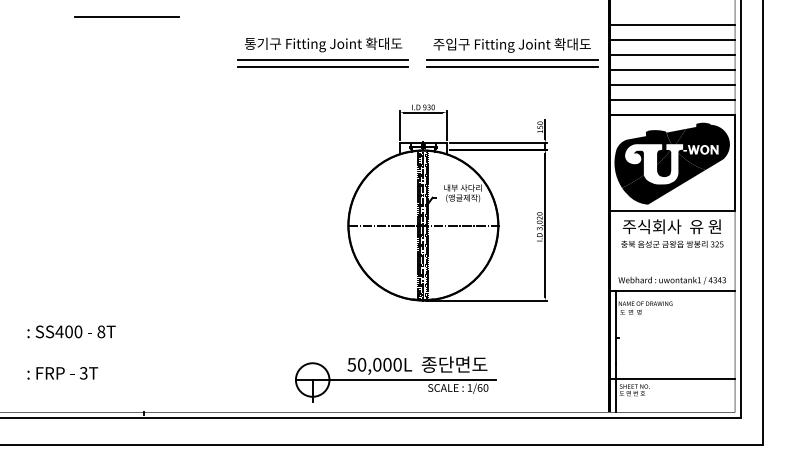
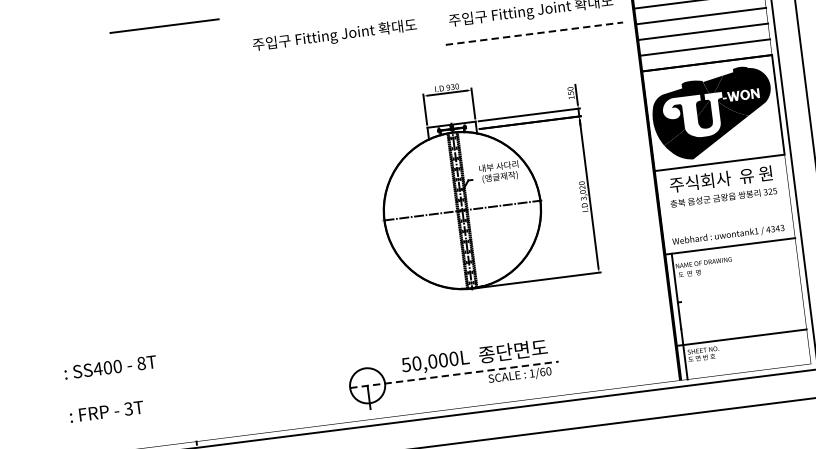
line: (126, 16) -> (164, 25), moved
text: (255, 43) -> (263, 43), 통기구 Fitting Joint 확대도 -> 주입구 Fitting Joint 확대도
line: (322, 59) -> (335, 51), removed
line: (512, 59) -> (533, 26), removed
line: (322, 66) -> (336, 58), removed
line: (513, 66) -> (535, 33), solid -> dashed
line: (396, 380) -> (454, 375), solid -> dashed

